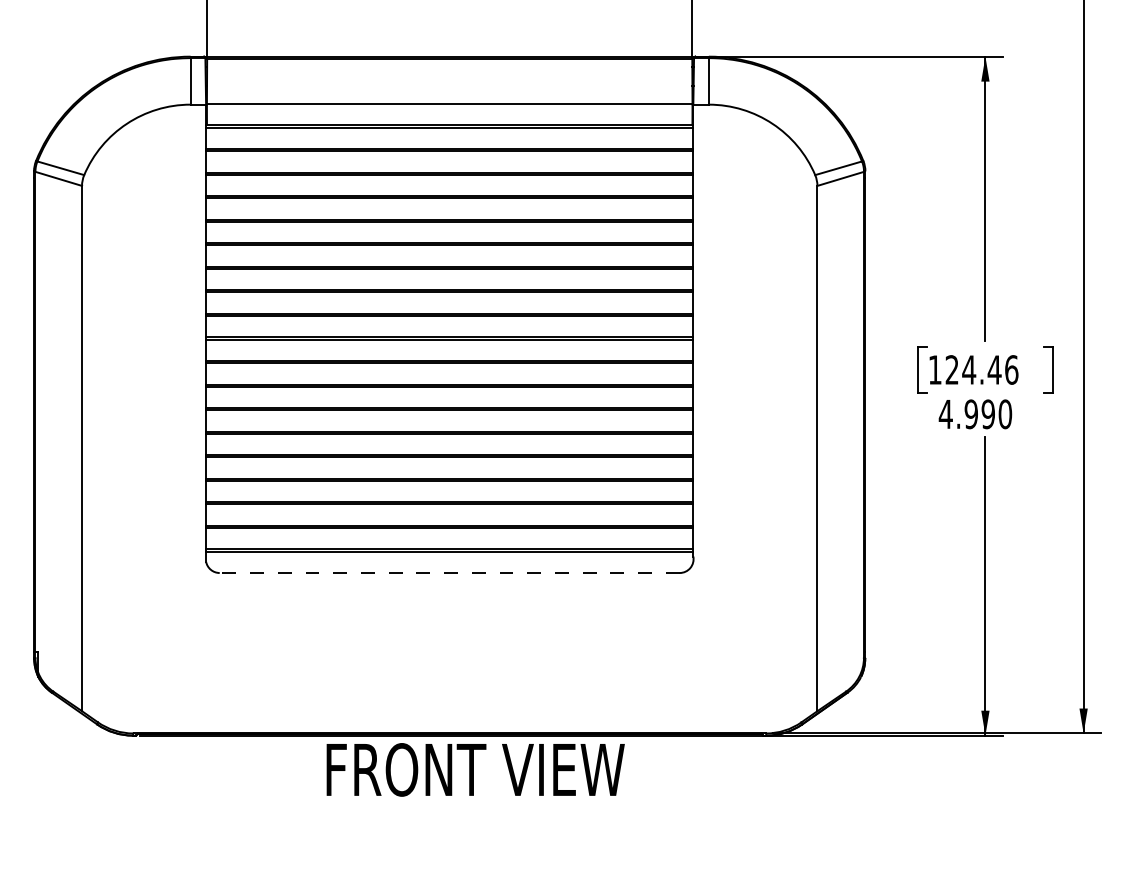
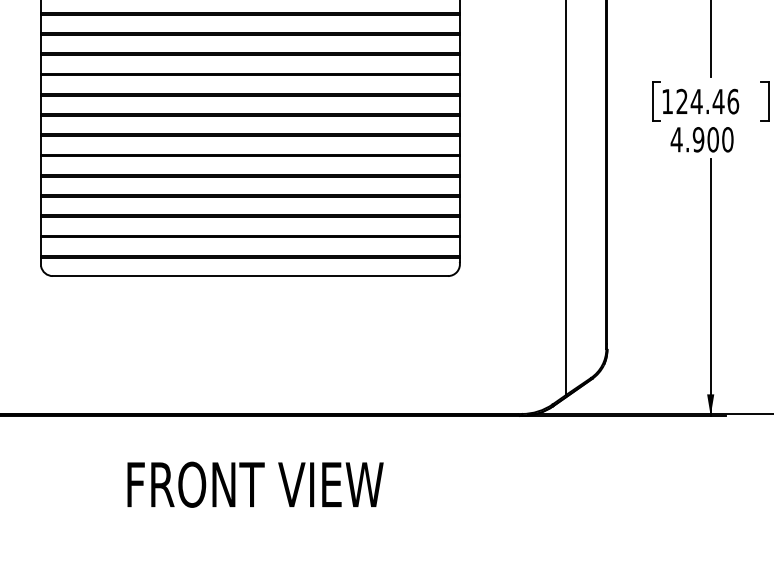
text: (988, 414) -> (713, 139), 4.990 -> 4.900
line: (449, 573) -> (250, 276), dashed -> solid
text: (475, 769) -> (255, 484), moved

